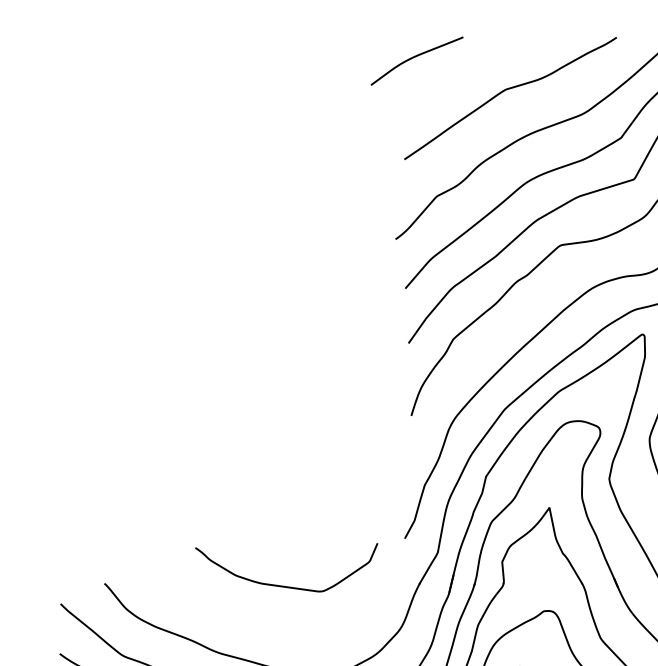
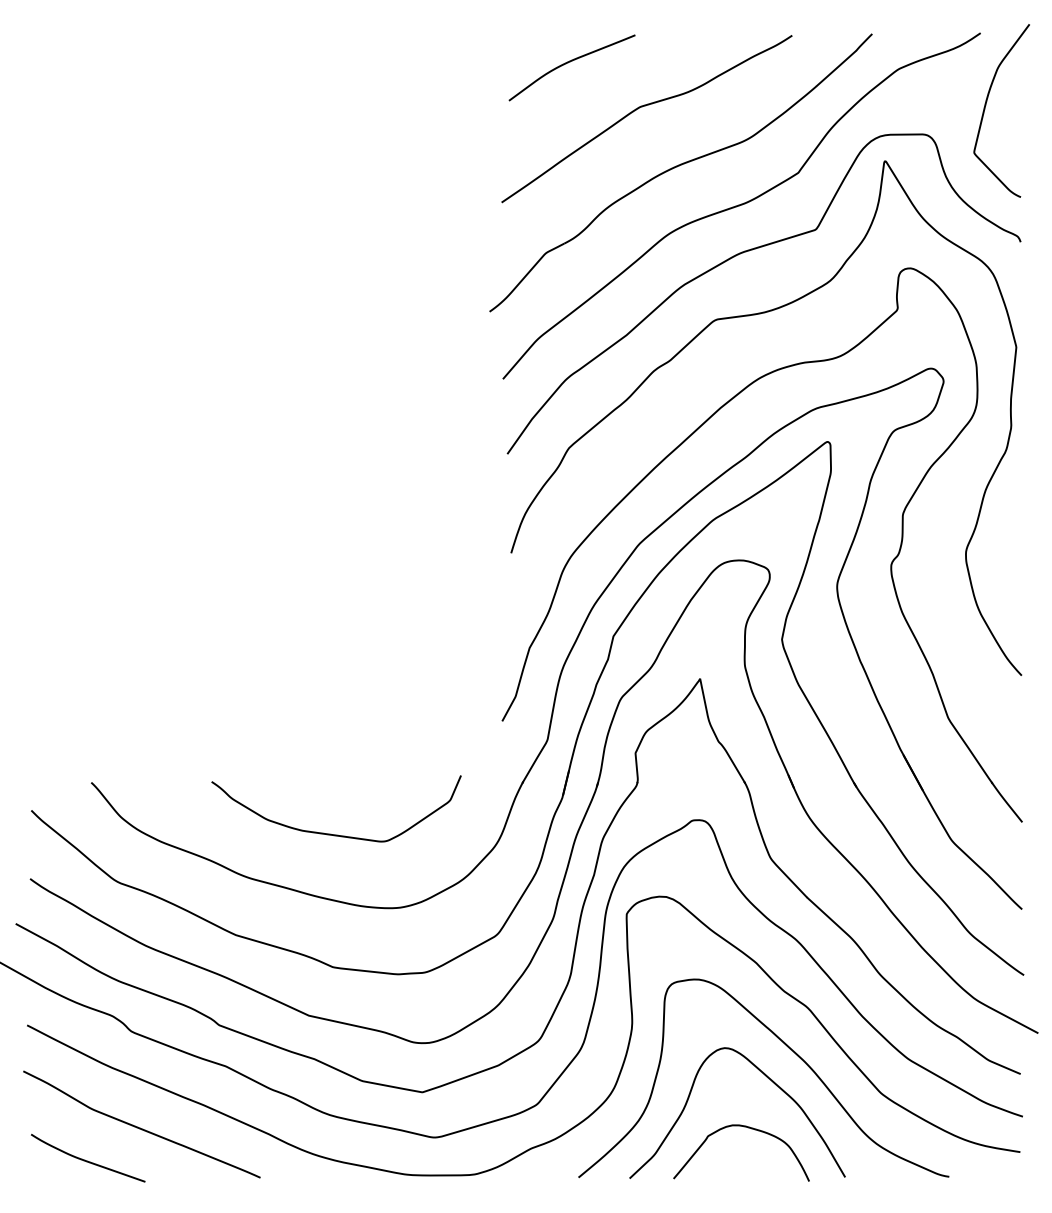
curve: (414, 57) -> (568, 63), moved
curve: (282, 585) -> (330, 833), moved

